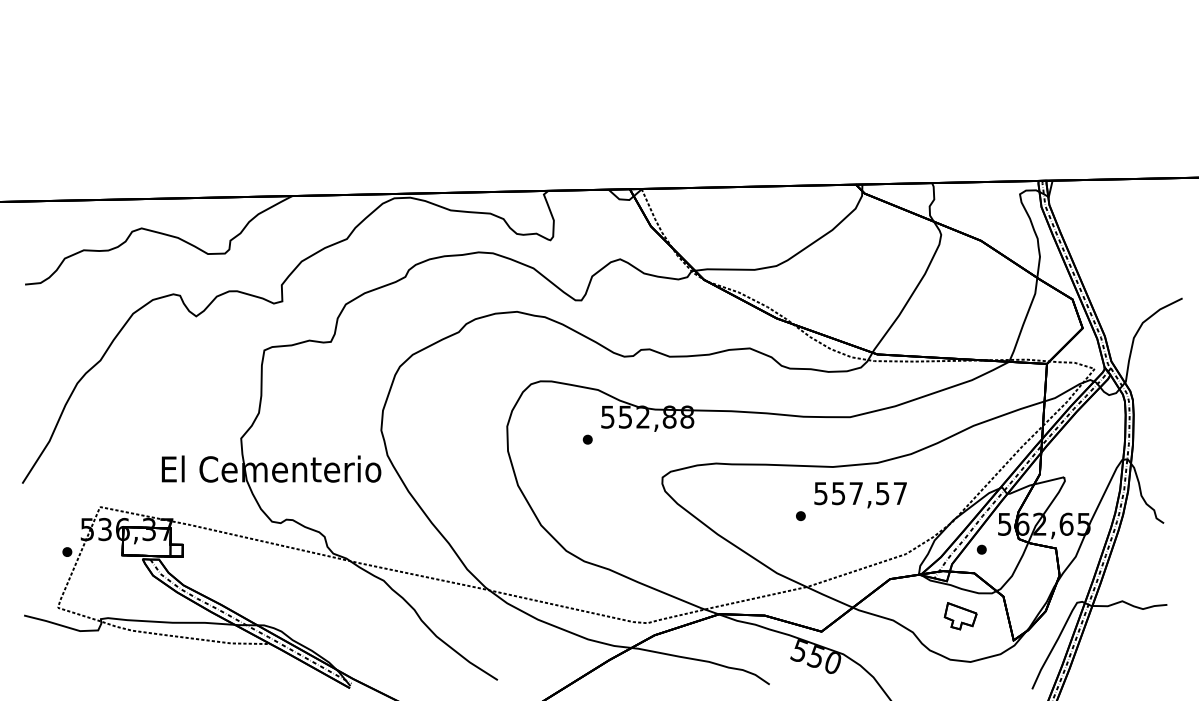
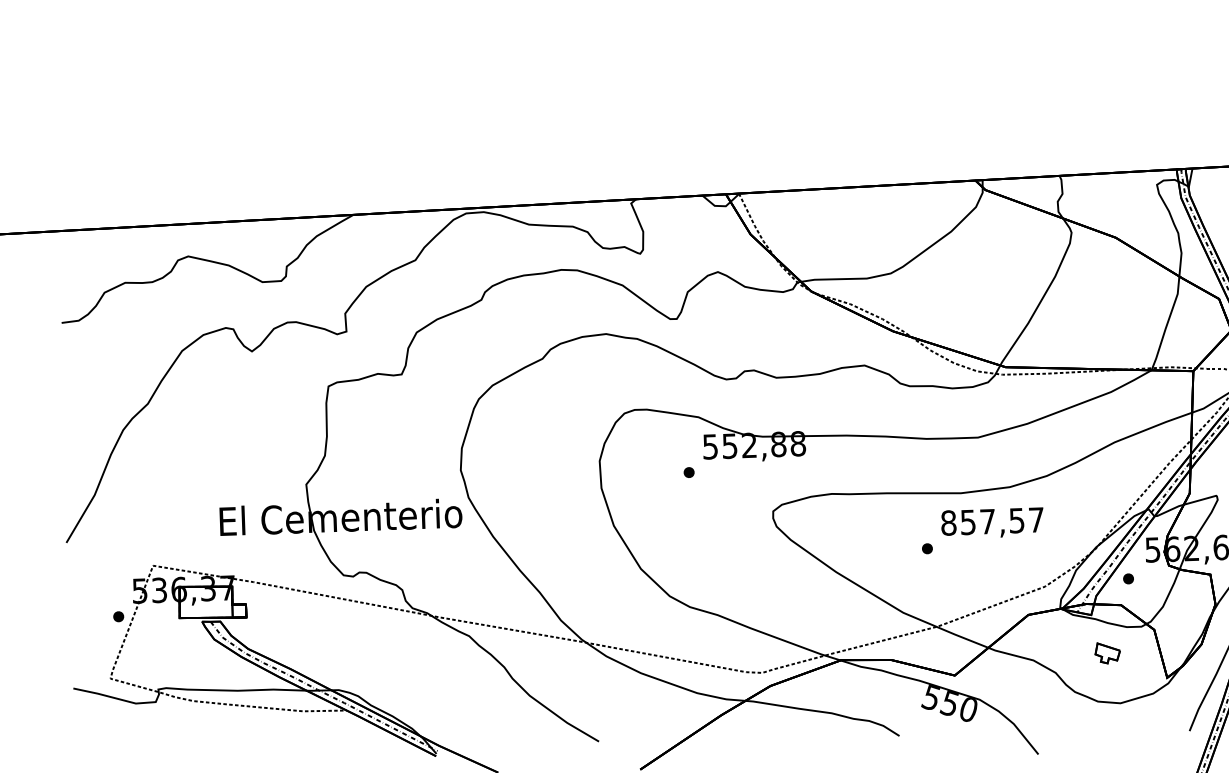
text: (820, 493) -> (948, 523), 557,57 -> 857,57
part: (960, 616) -> (1107, 653), size x0.7

